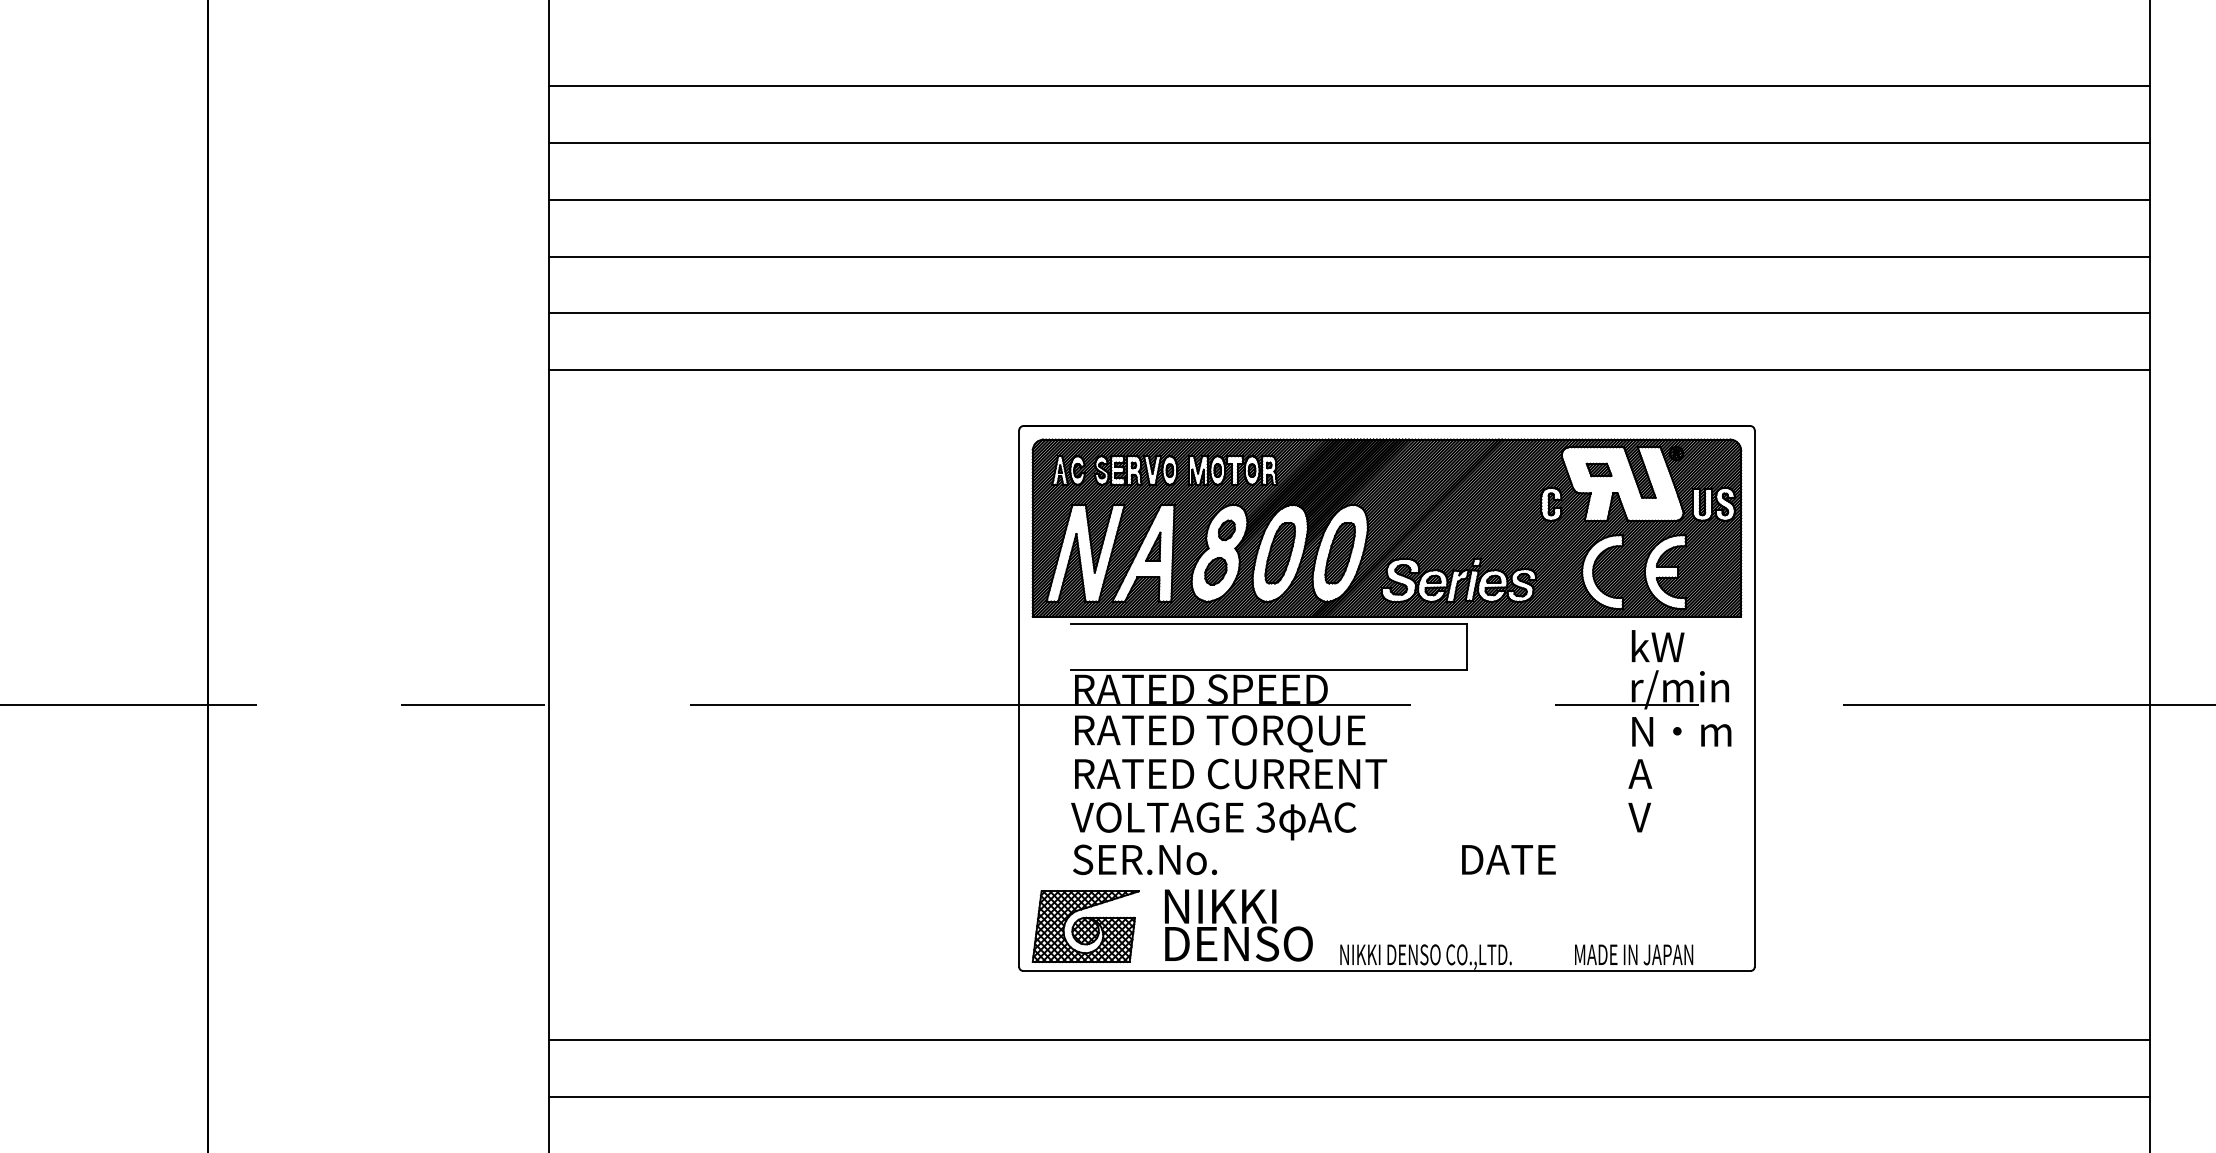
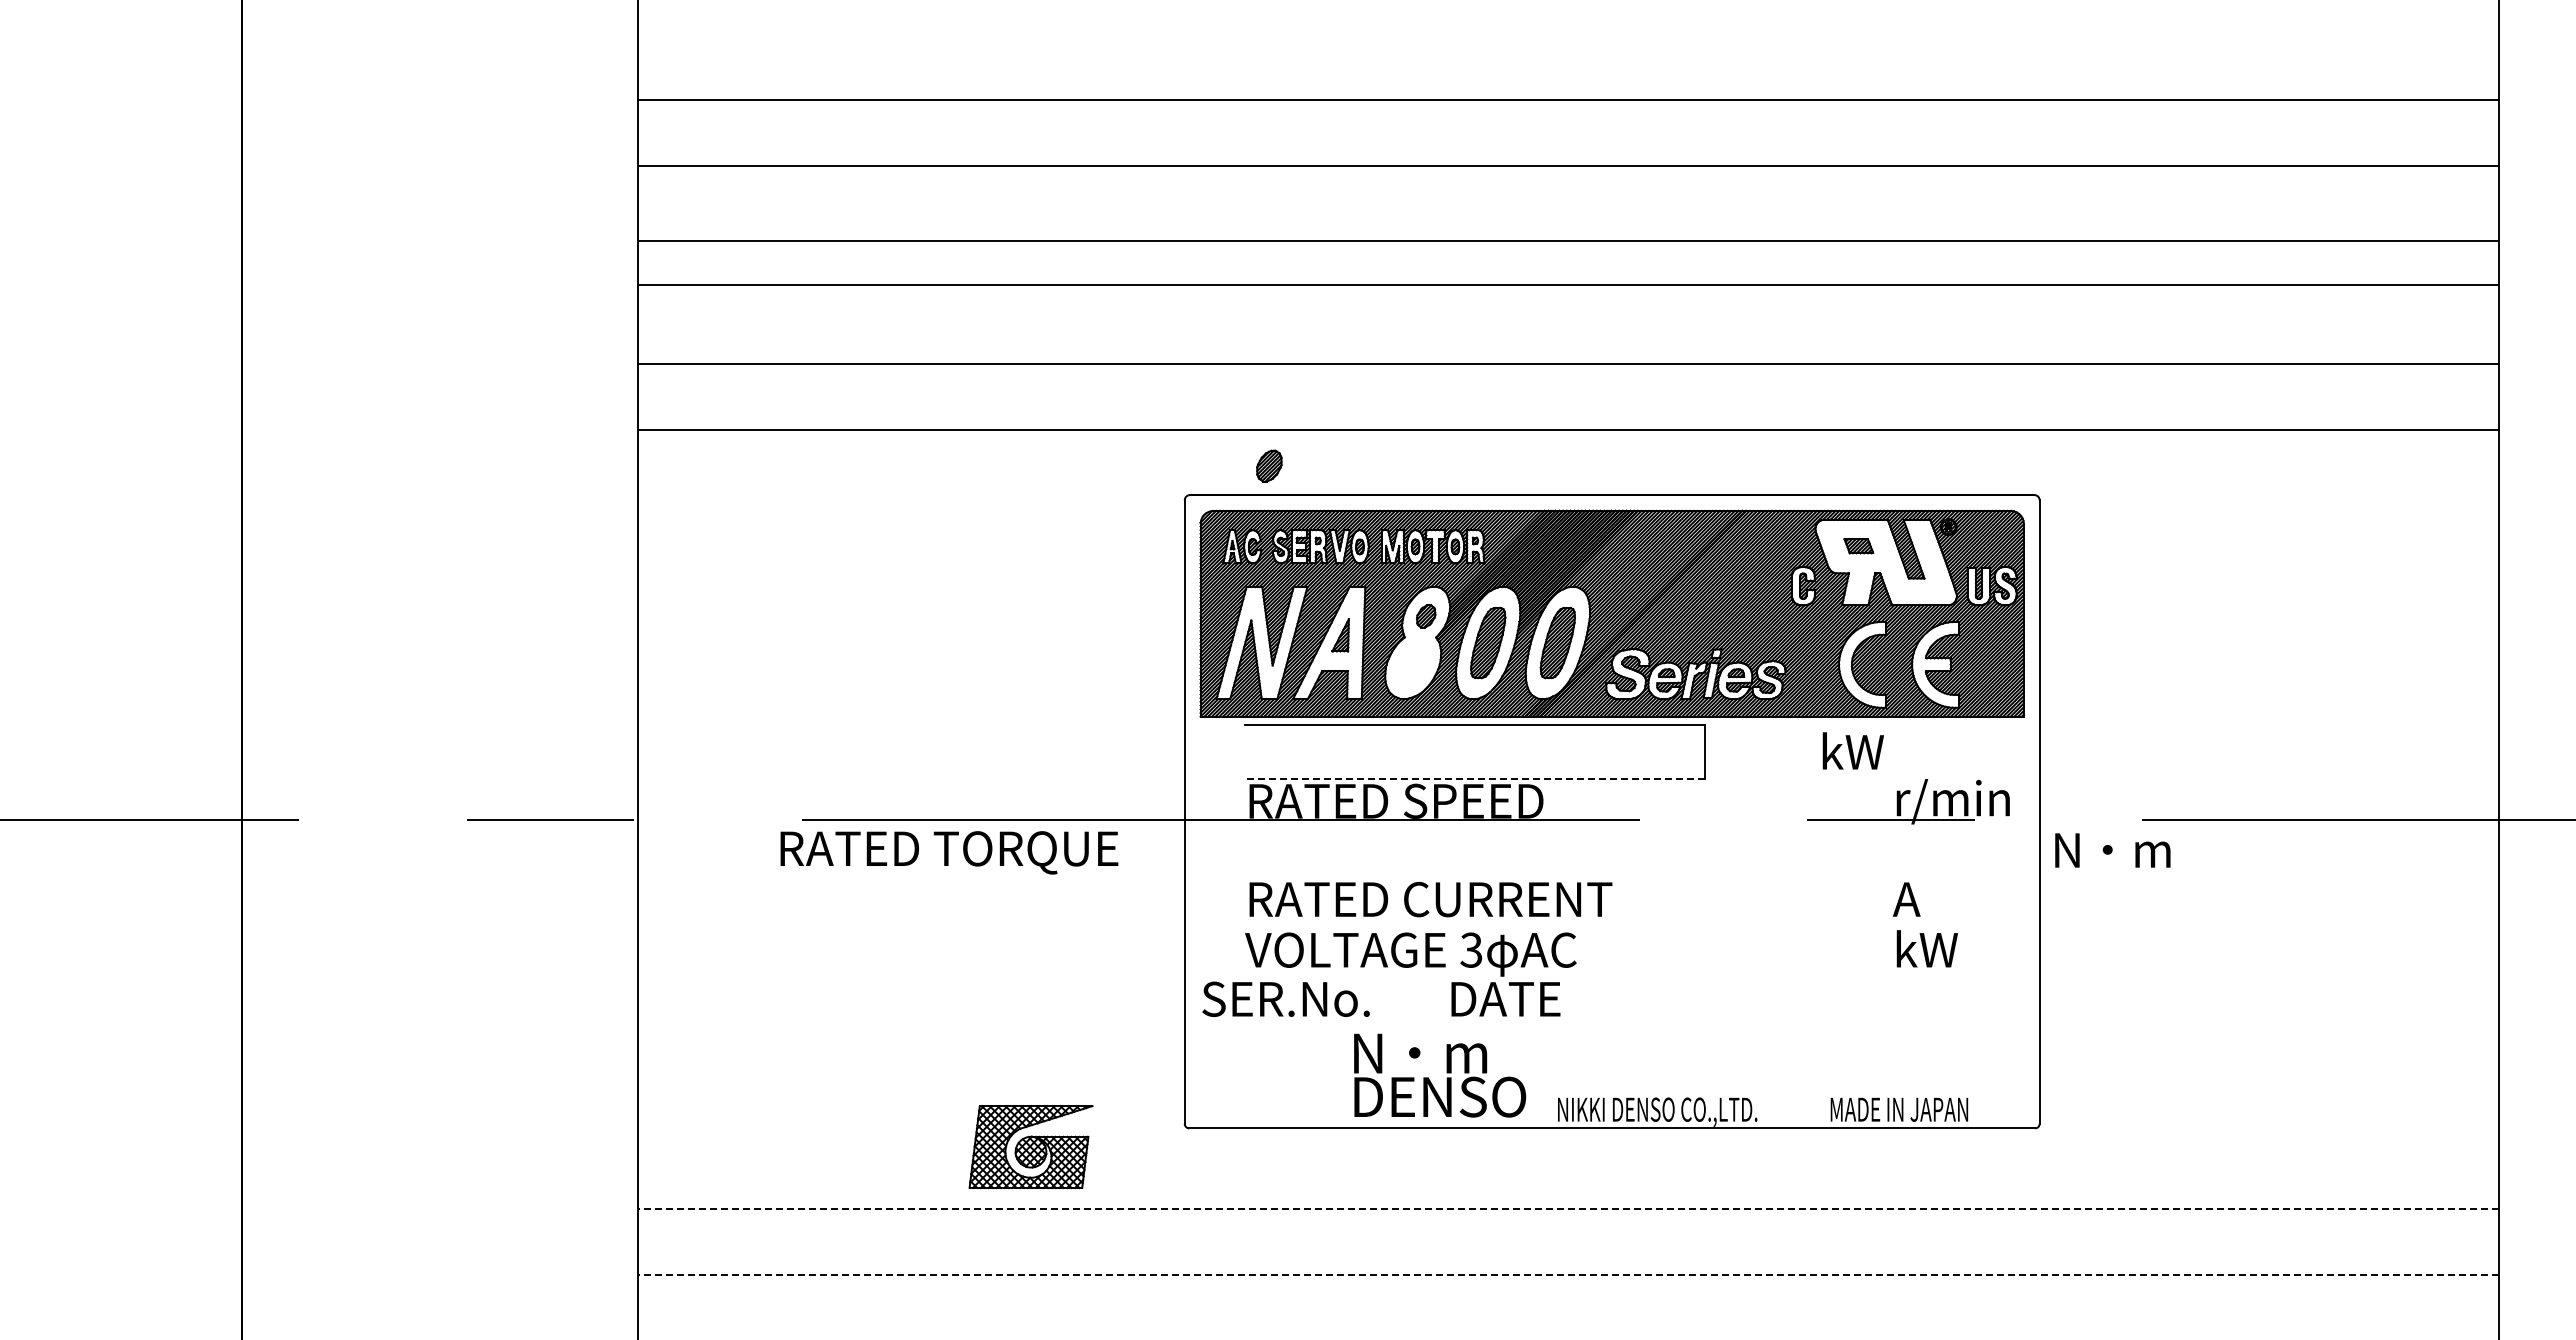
line: (1349, 200) -> (1568, 285), moved
line: (1349, 256) -> (1568, 241), moved
part: (1215, 570) -> (1269, 465), moved
text: (1657, 645) -> (1852, 750), moved
line: (1268, 669) -> (1474, 778), solid -> dashed
text: (1681, 731) -> (2112, 850), moved
text: (1220, 733) -> (949, 852), moved
text: (1656, 816) -> (1925, 948), V -> kW
text: (1144, 859) -> (1285, 998), moved
text: (1508, 860) -> (1505, 999), moved
text: (1239, 906) -> (1440, 1053), NIKKI -> N・m
part: (1085, 927) -> (1030, 1147), moved
line: (1348, 1039) -> (1567, 1208), solid -> dashed
line: (1348, 1096) -> (1567, 1274), solid -> dashed

